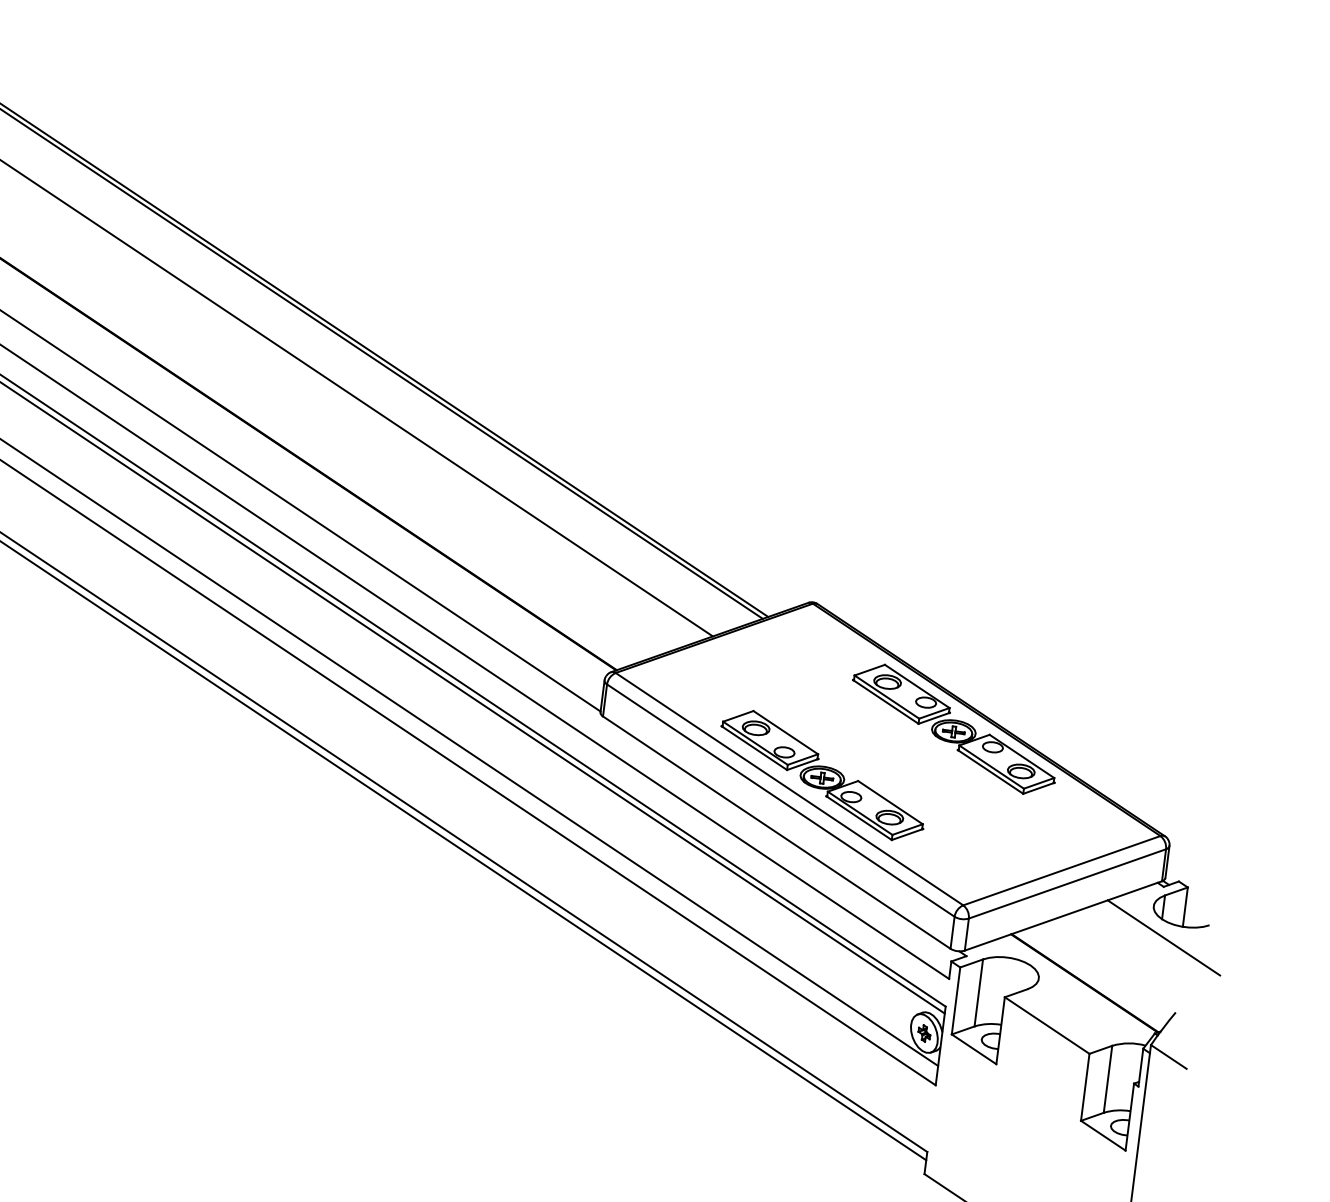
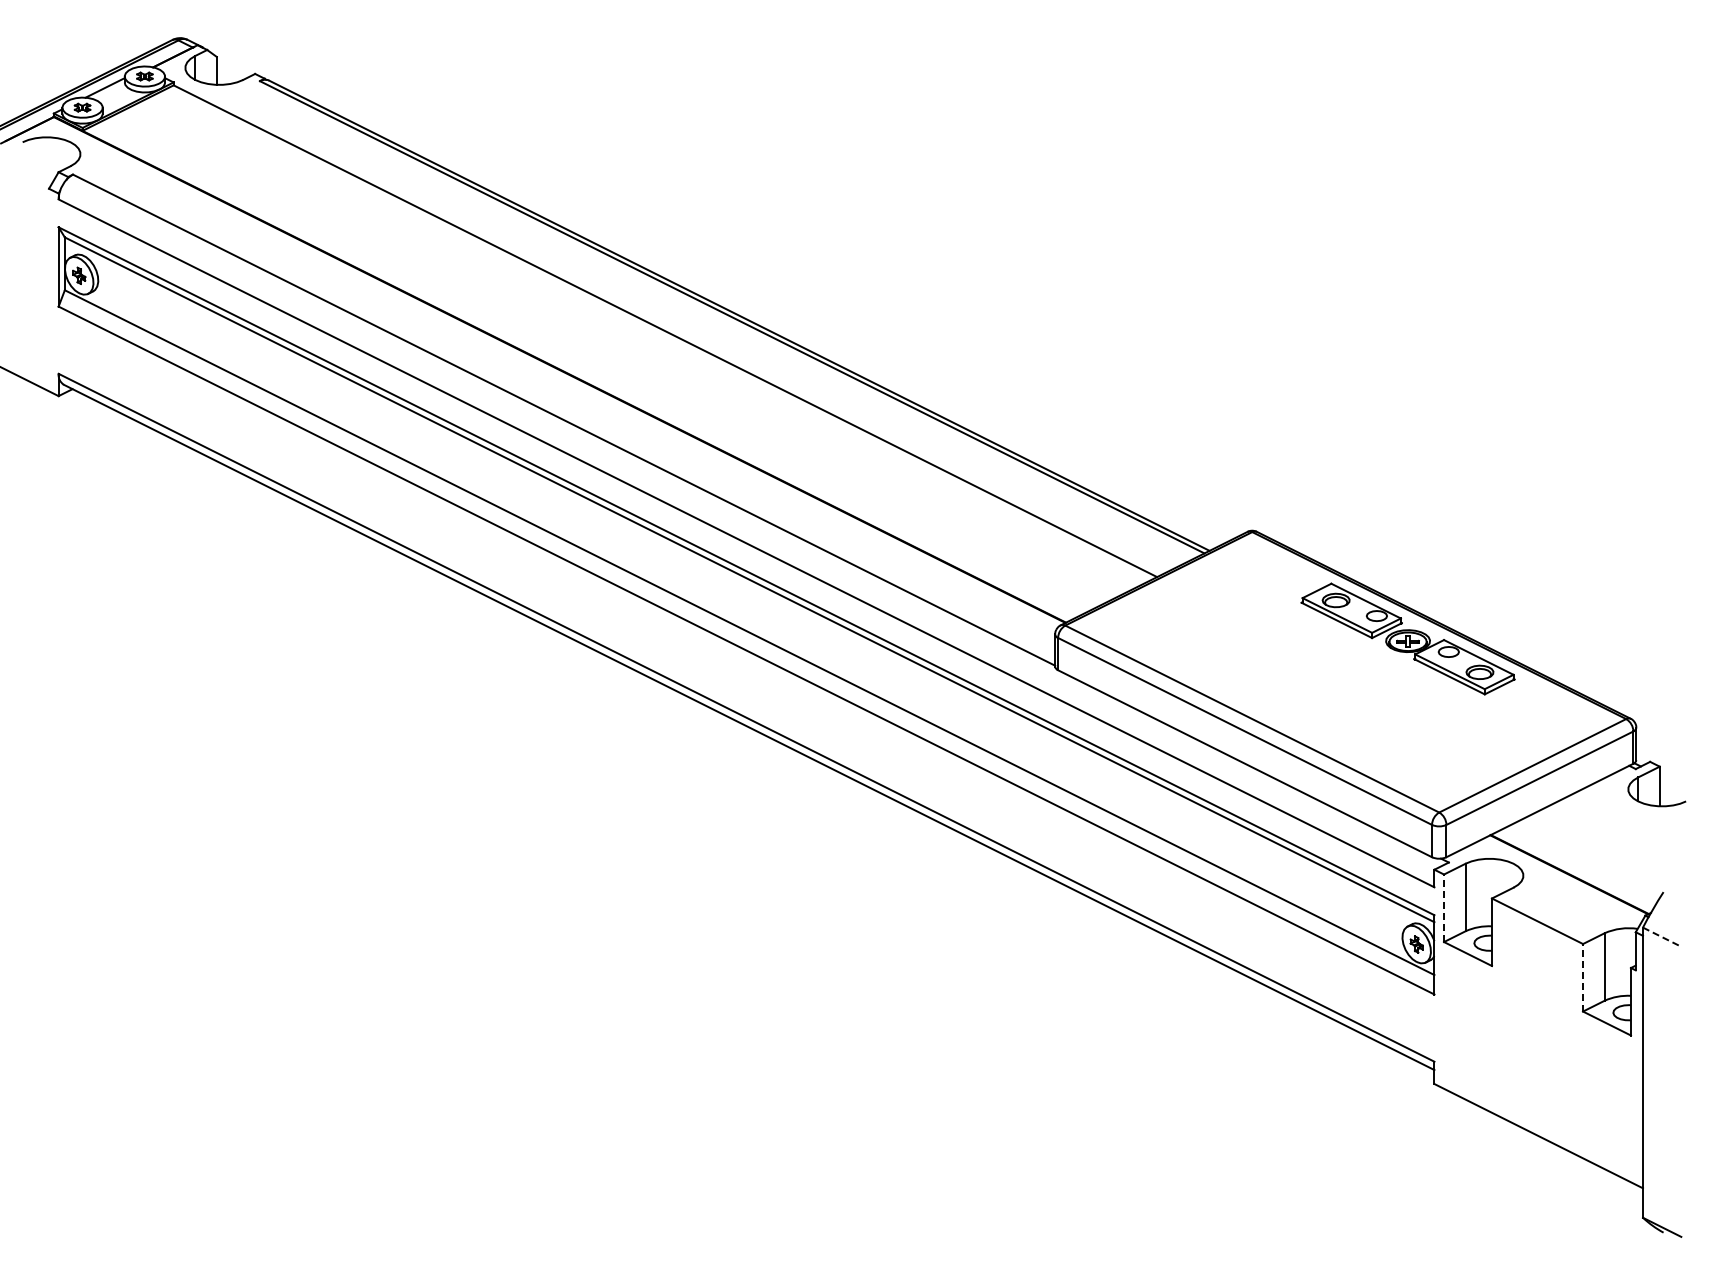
part: (822, 775) -> (1283, 701), removed
line: (1163, 937) -> (1641, 819), removed
line: (956, 1001) -> (1444, 908), solid -> dashed
line: (1169, 1057) -> (1662, 937), solid -> dashed
line: (1085, 1087) -> (1583, 977), solid -> dashed

